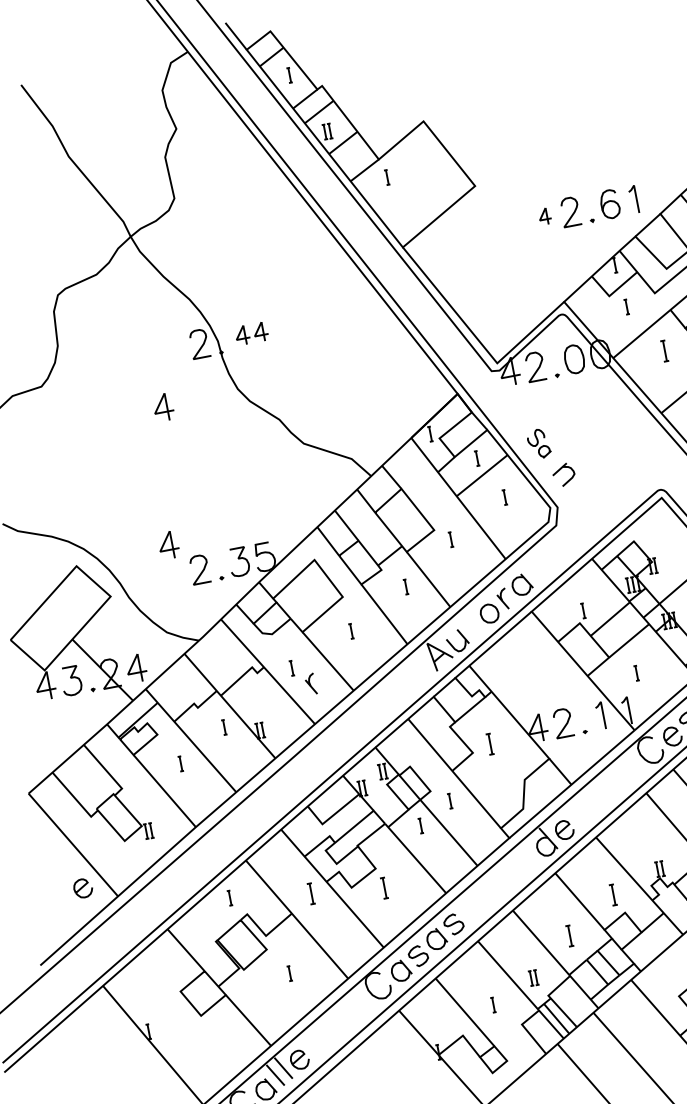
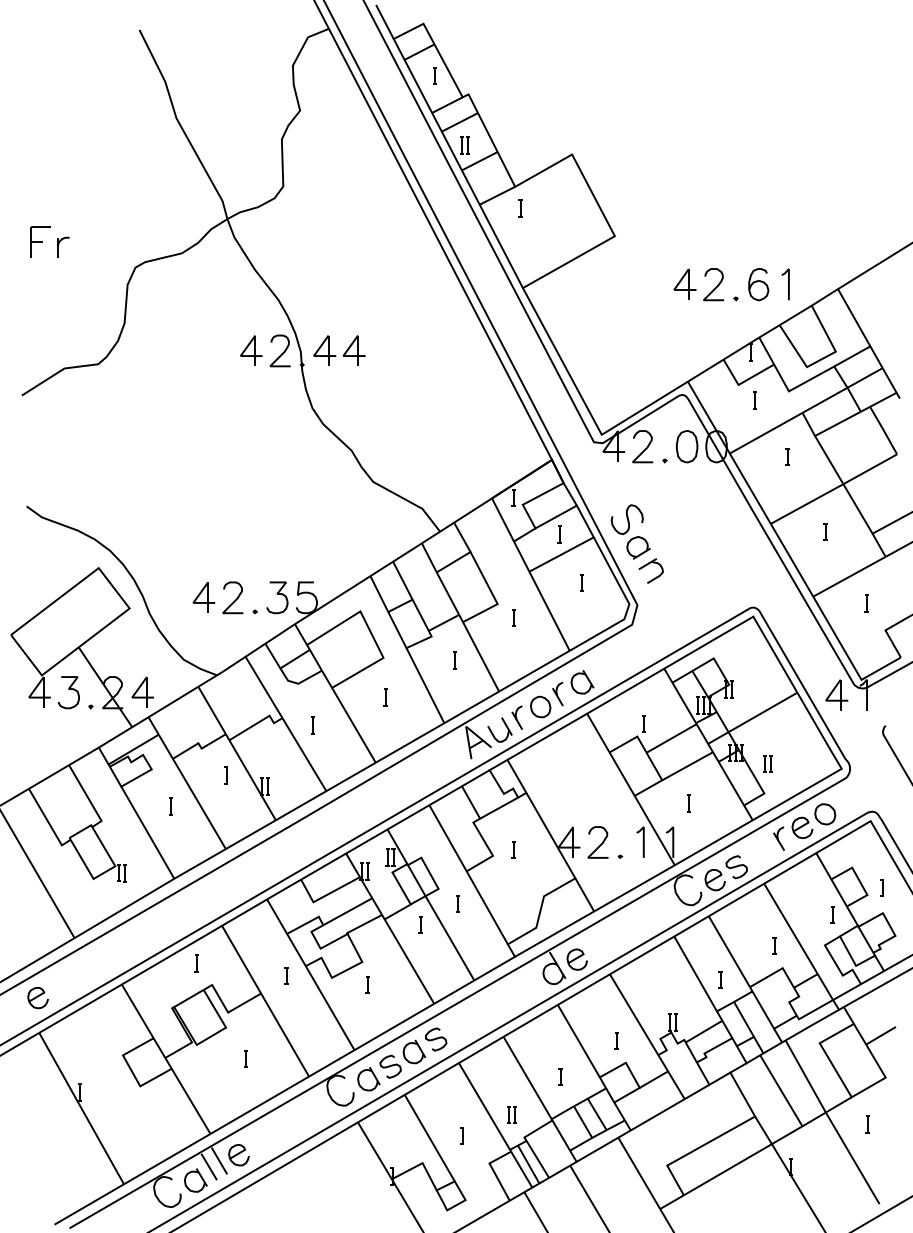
part: (544, 215) -> (684, 283), size x1.67
part: (251, 333) -> (339, 350), size x1.43
part: (664, 350) -> (787, 456), size x0.71
part: (163, 407) -> (251, 350), moved
part: (539, 443) -> (630, 531), size x1.67
part: (168, 545) -> (203, 597), moved
part: (310, 684) -> (516, 717), moved
part: (489, 743) -> (513, 849), size x0.71
part: (384, 887) -> (367, 984), size x0.71
part: (82, 888) -> (37, 997), moved
part: (311, 893) -> (286, 975), size x0.71
part: (613, 894) -> (616, 1040), size x0.71
part: (569, 935) -> (560, 1076), size x0.71

